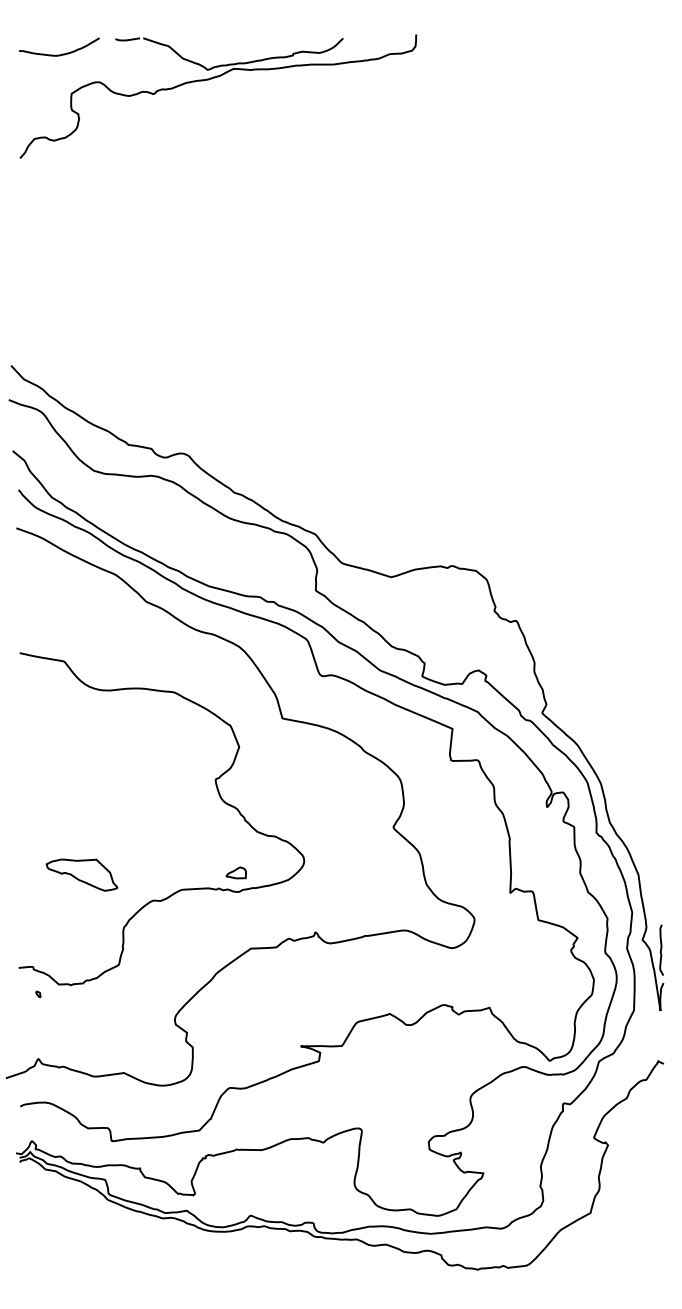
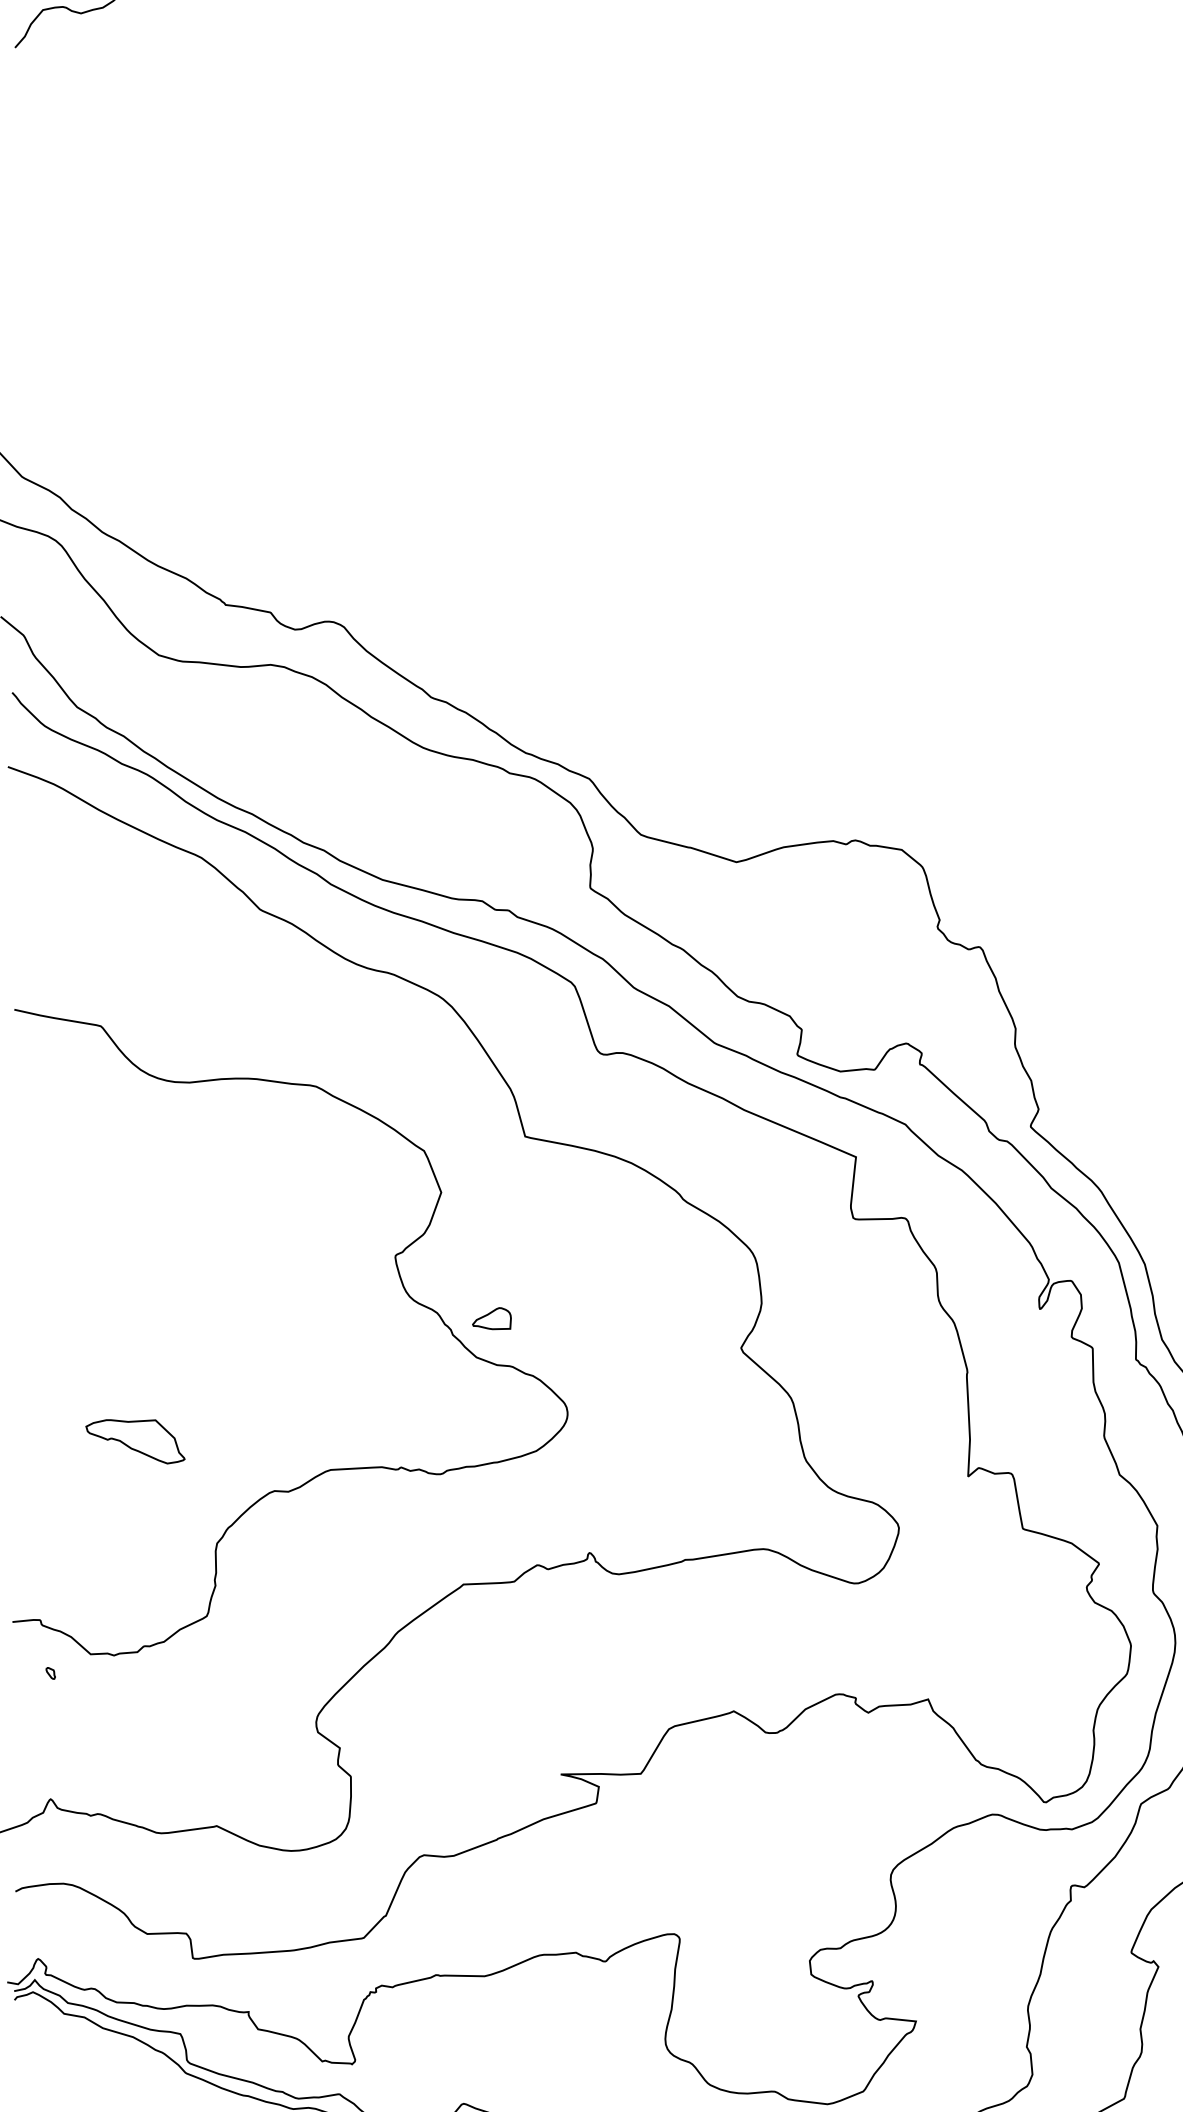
part: (235, 872) -> (490, 1317), moved
part: (81, 875) -> (134, 1442), size x0.71

